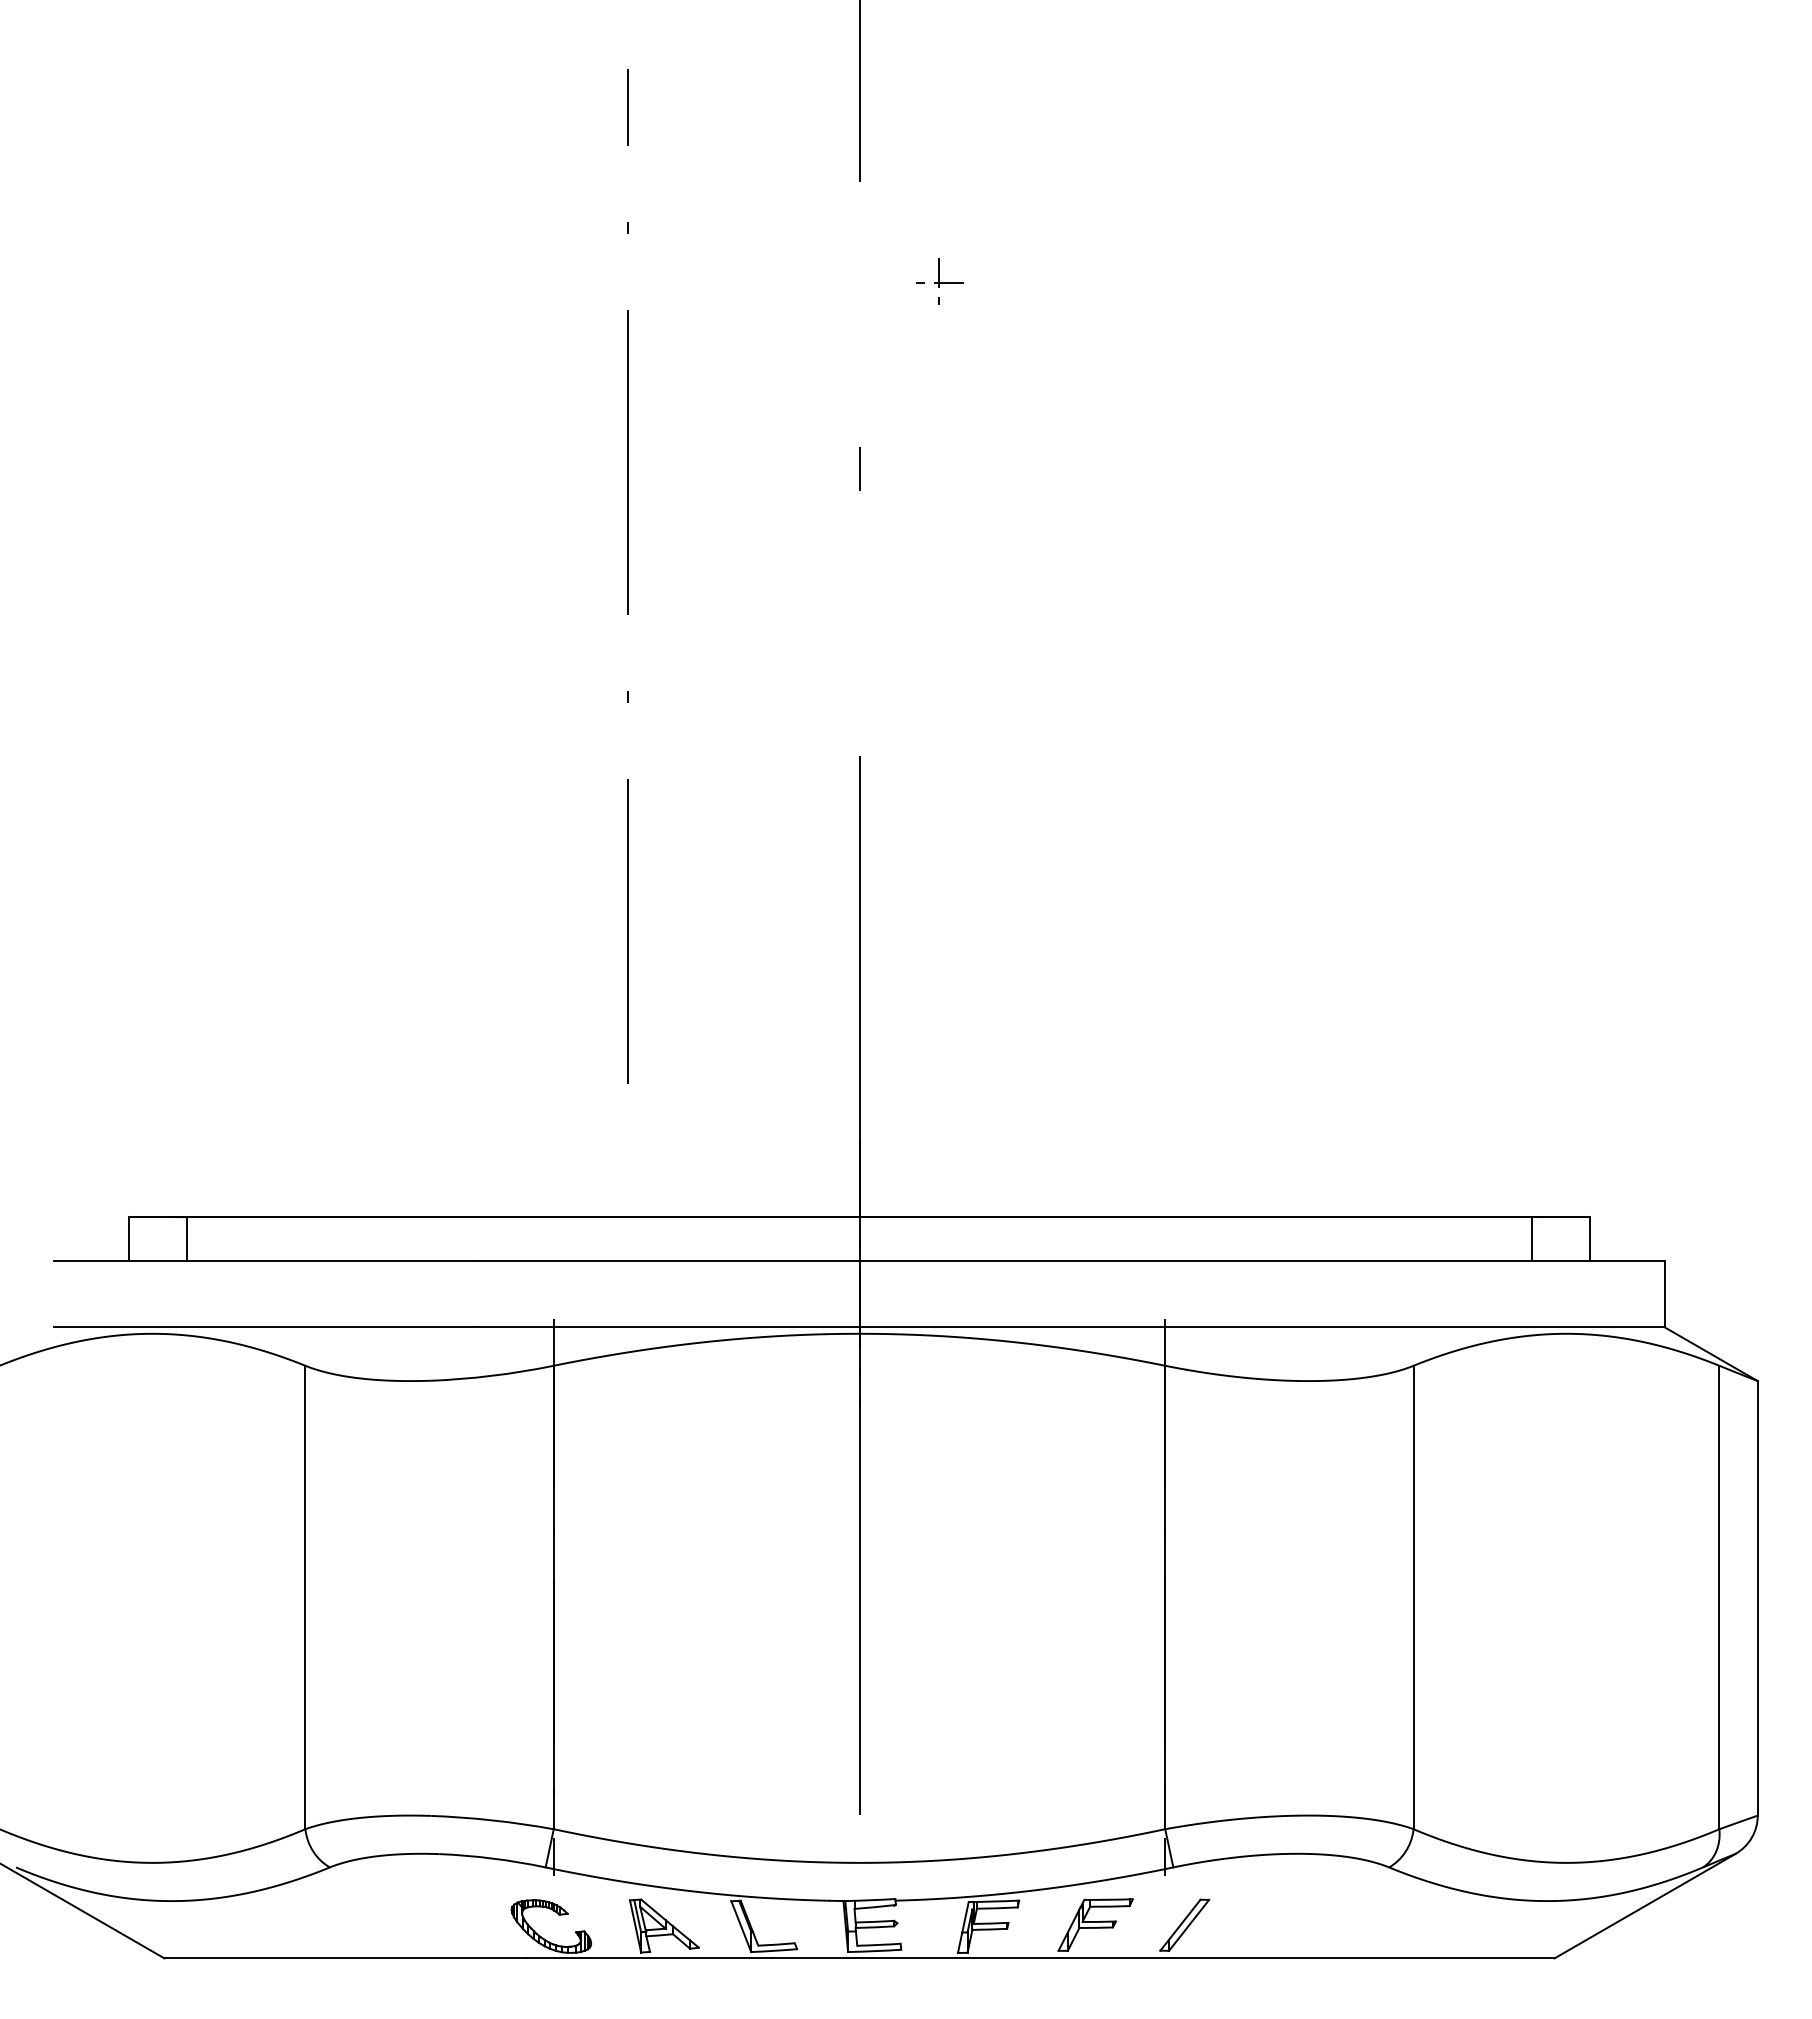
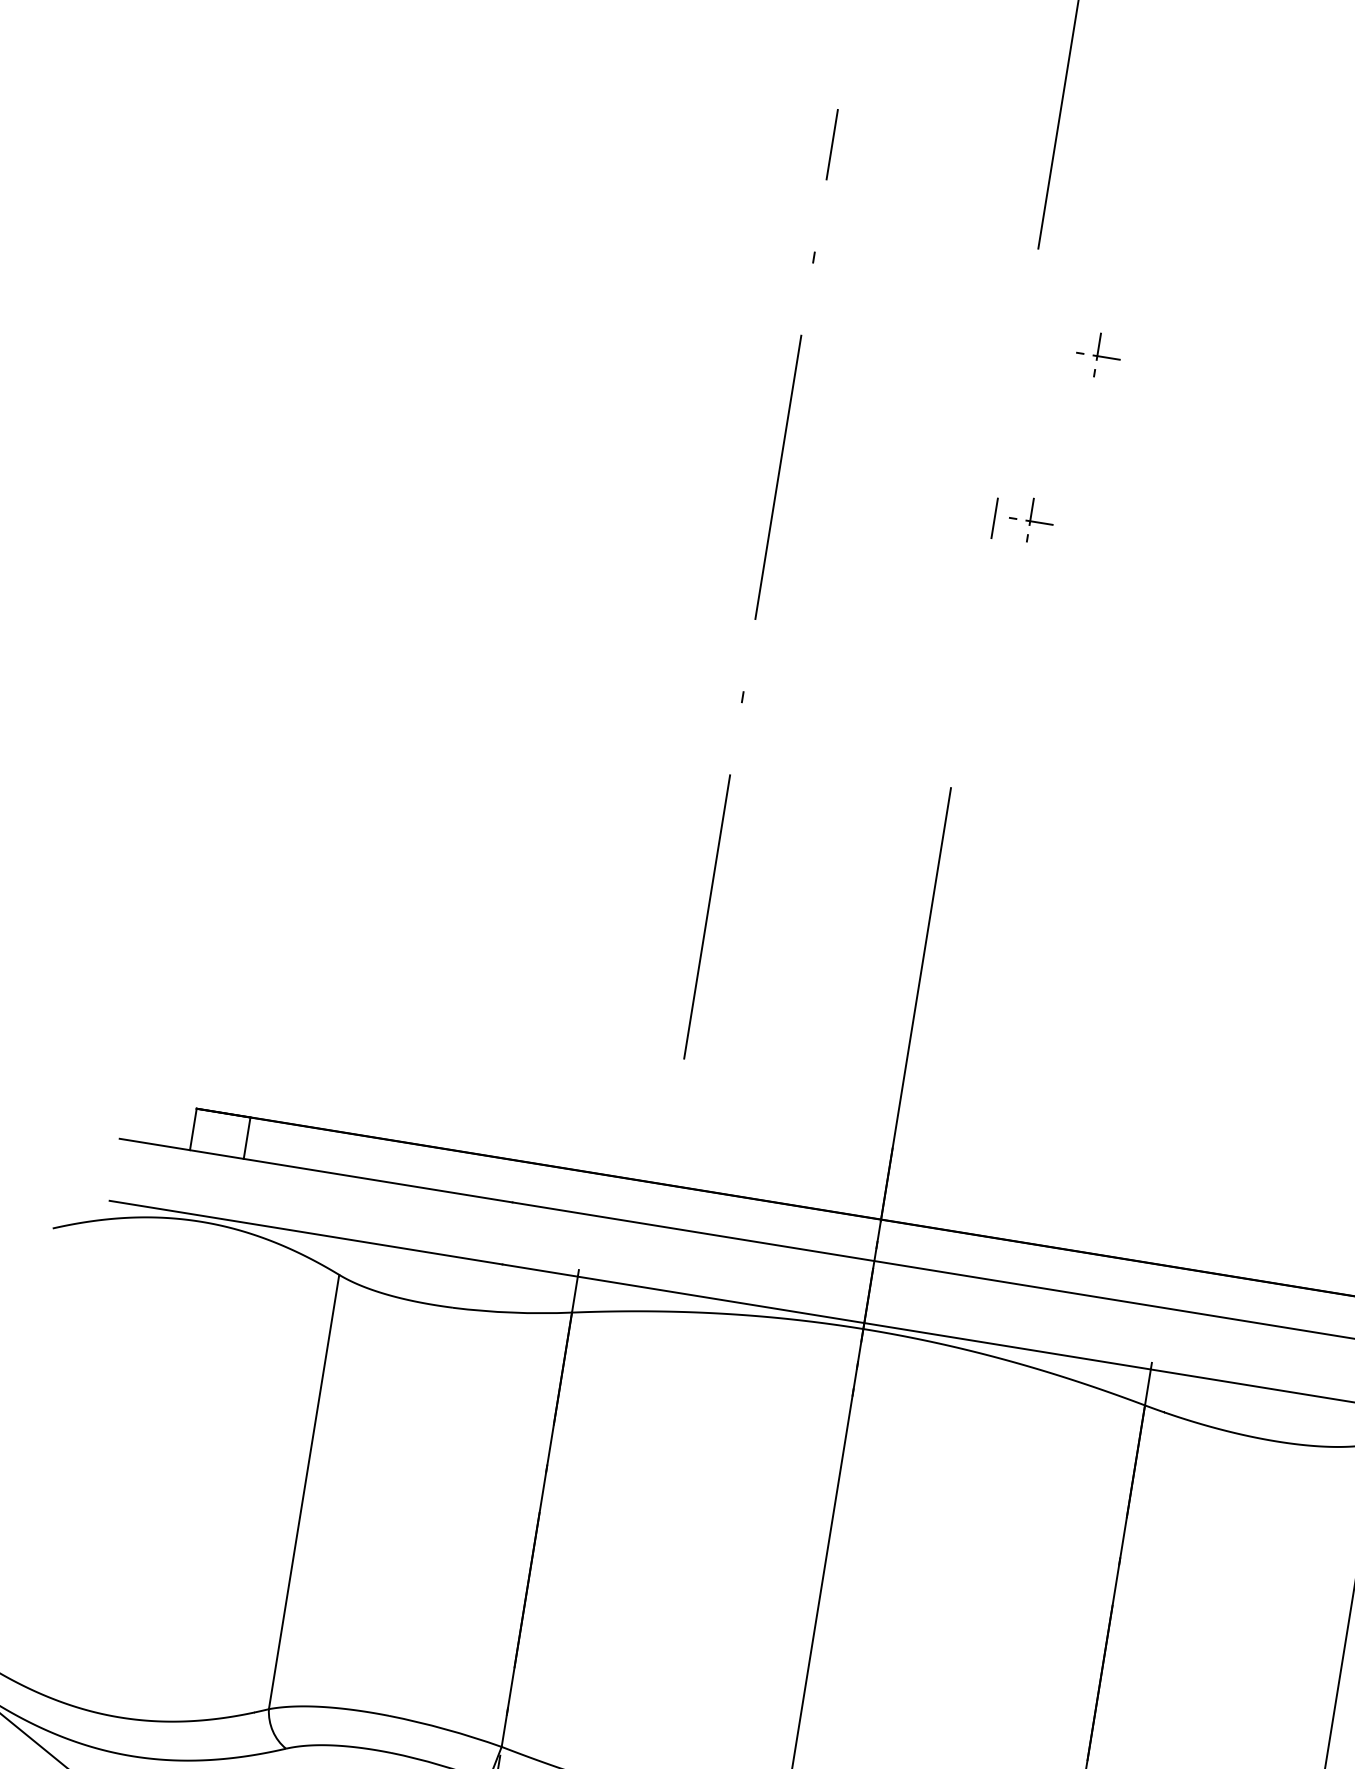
part: (897, 464) -> (1030, 520), added

